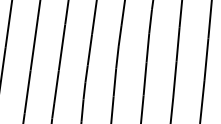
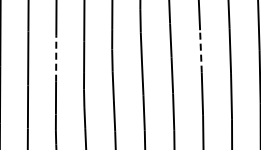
line: (62, 46) -> (56, 57), solid -> dashed
line: (206, 58) -> (200, 50), solid -> dashed

